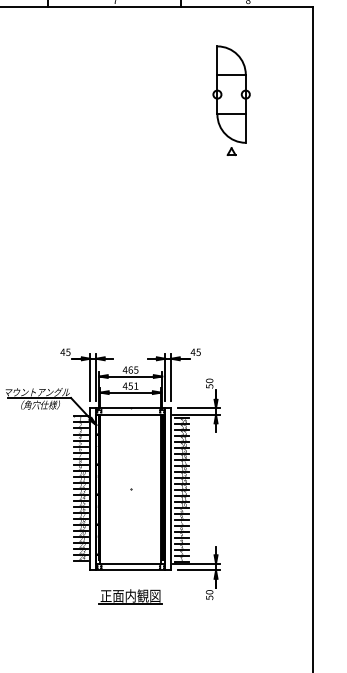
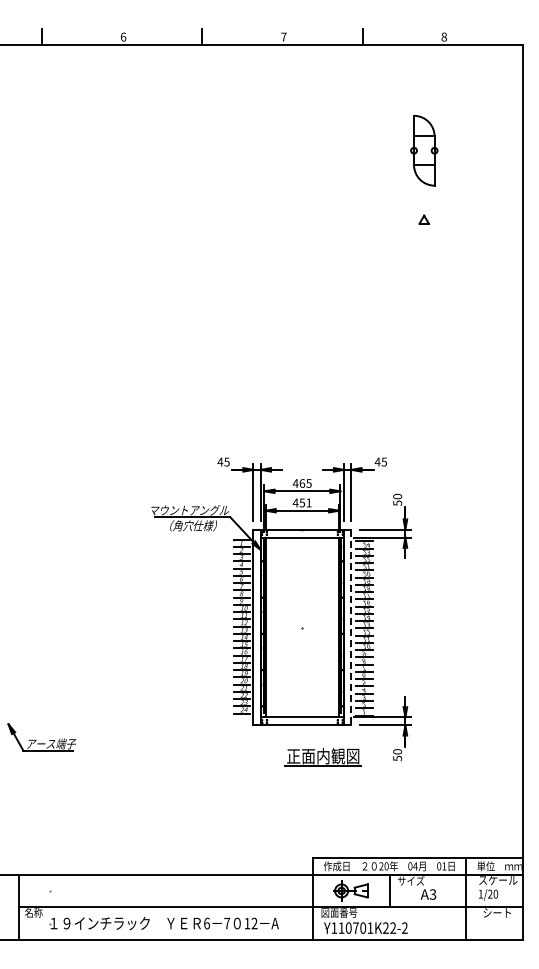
part: (231, 94) -> (424, 150), size x0.6
line: (171, 489) -> (351, 627), solid -> dashed
part: (130, 596) -> (322, 757), moved

